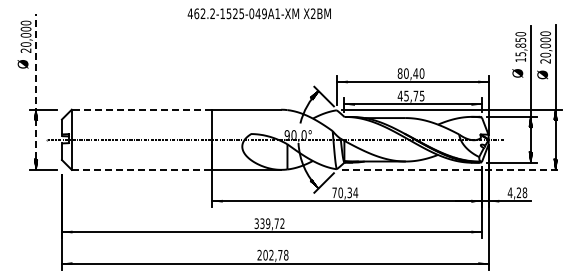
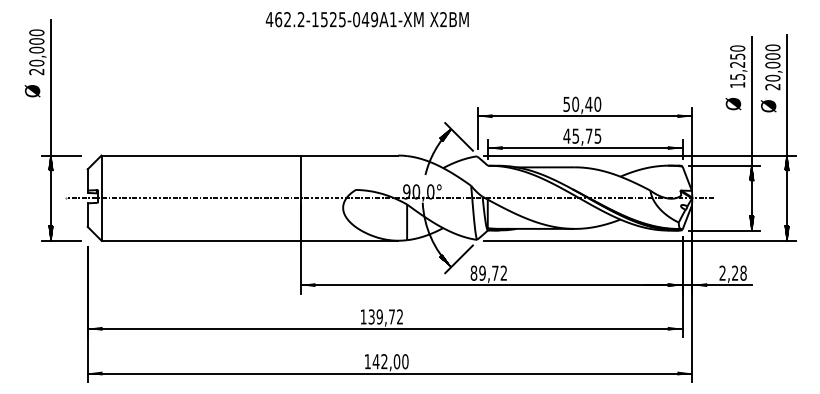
text: (520, 45) -> (737, 64), 15,850 -> 15,250
text: (399, 73) -> (565, 104), 80,40 -> 50,40
line: (36, 92) -> (51, 131), dashed -> solid
line: (141, 109) -> (200, 155), dashed -> solid
line: (142, 169) -> (201, 240), dashed -> solid
line: (451, 169) -> (639, 240), dashed -> solid
text: (345, 192) -> (489, 272), 70,34 -> 89,72
text: (509, 192) -> (721, 272), 4,28 -> 2,28
text: (256, 223) -> (363, 316), 339,72 -> 139,72
text: (272, 254) -> (385, 360), 202,78 -> 142,00

